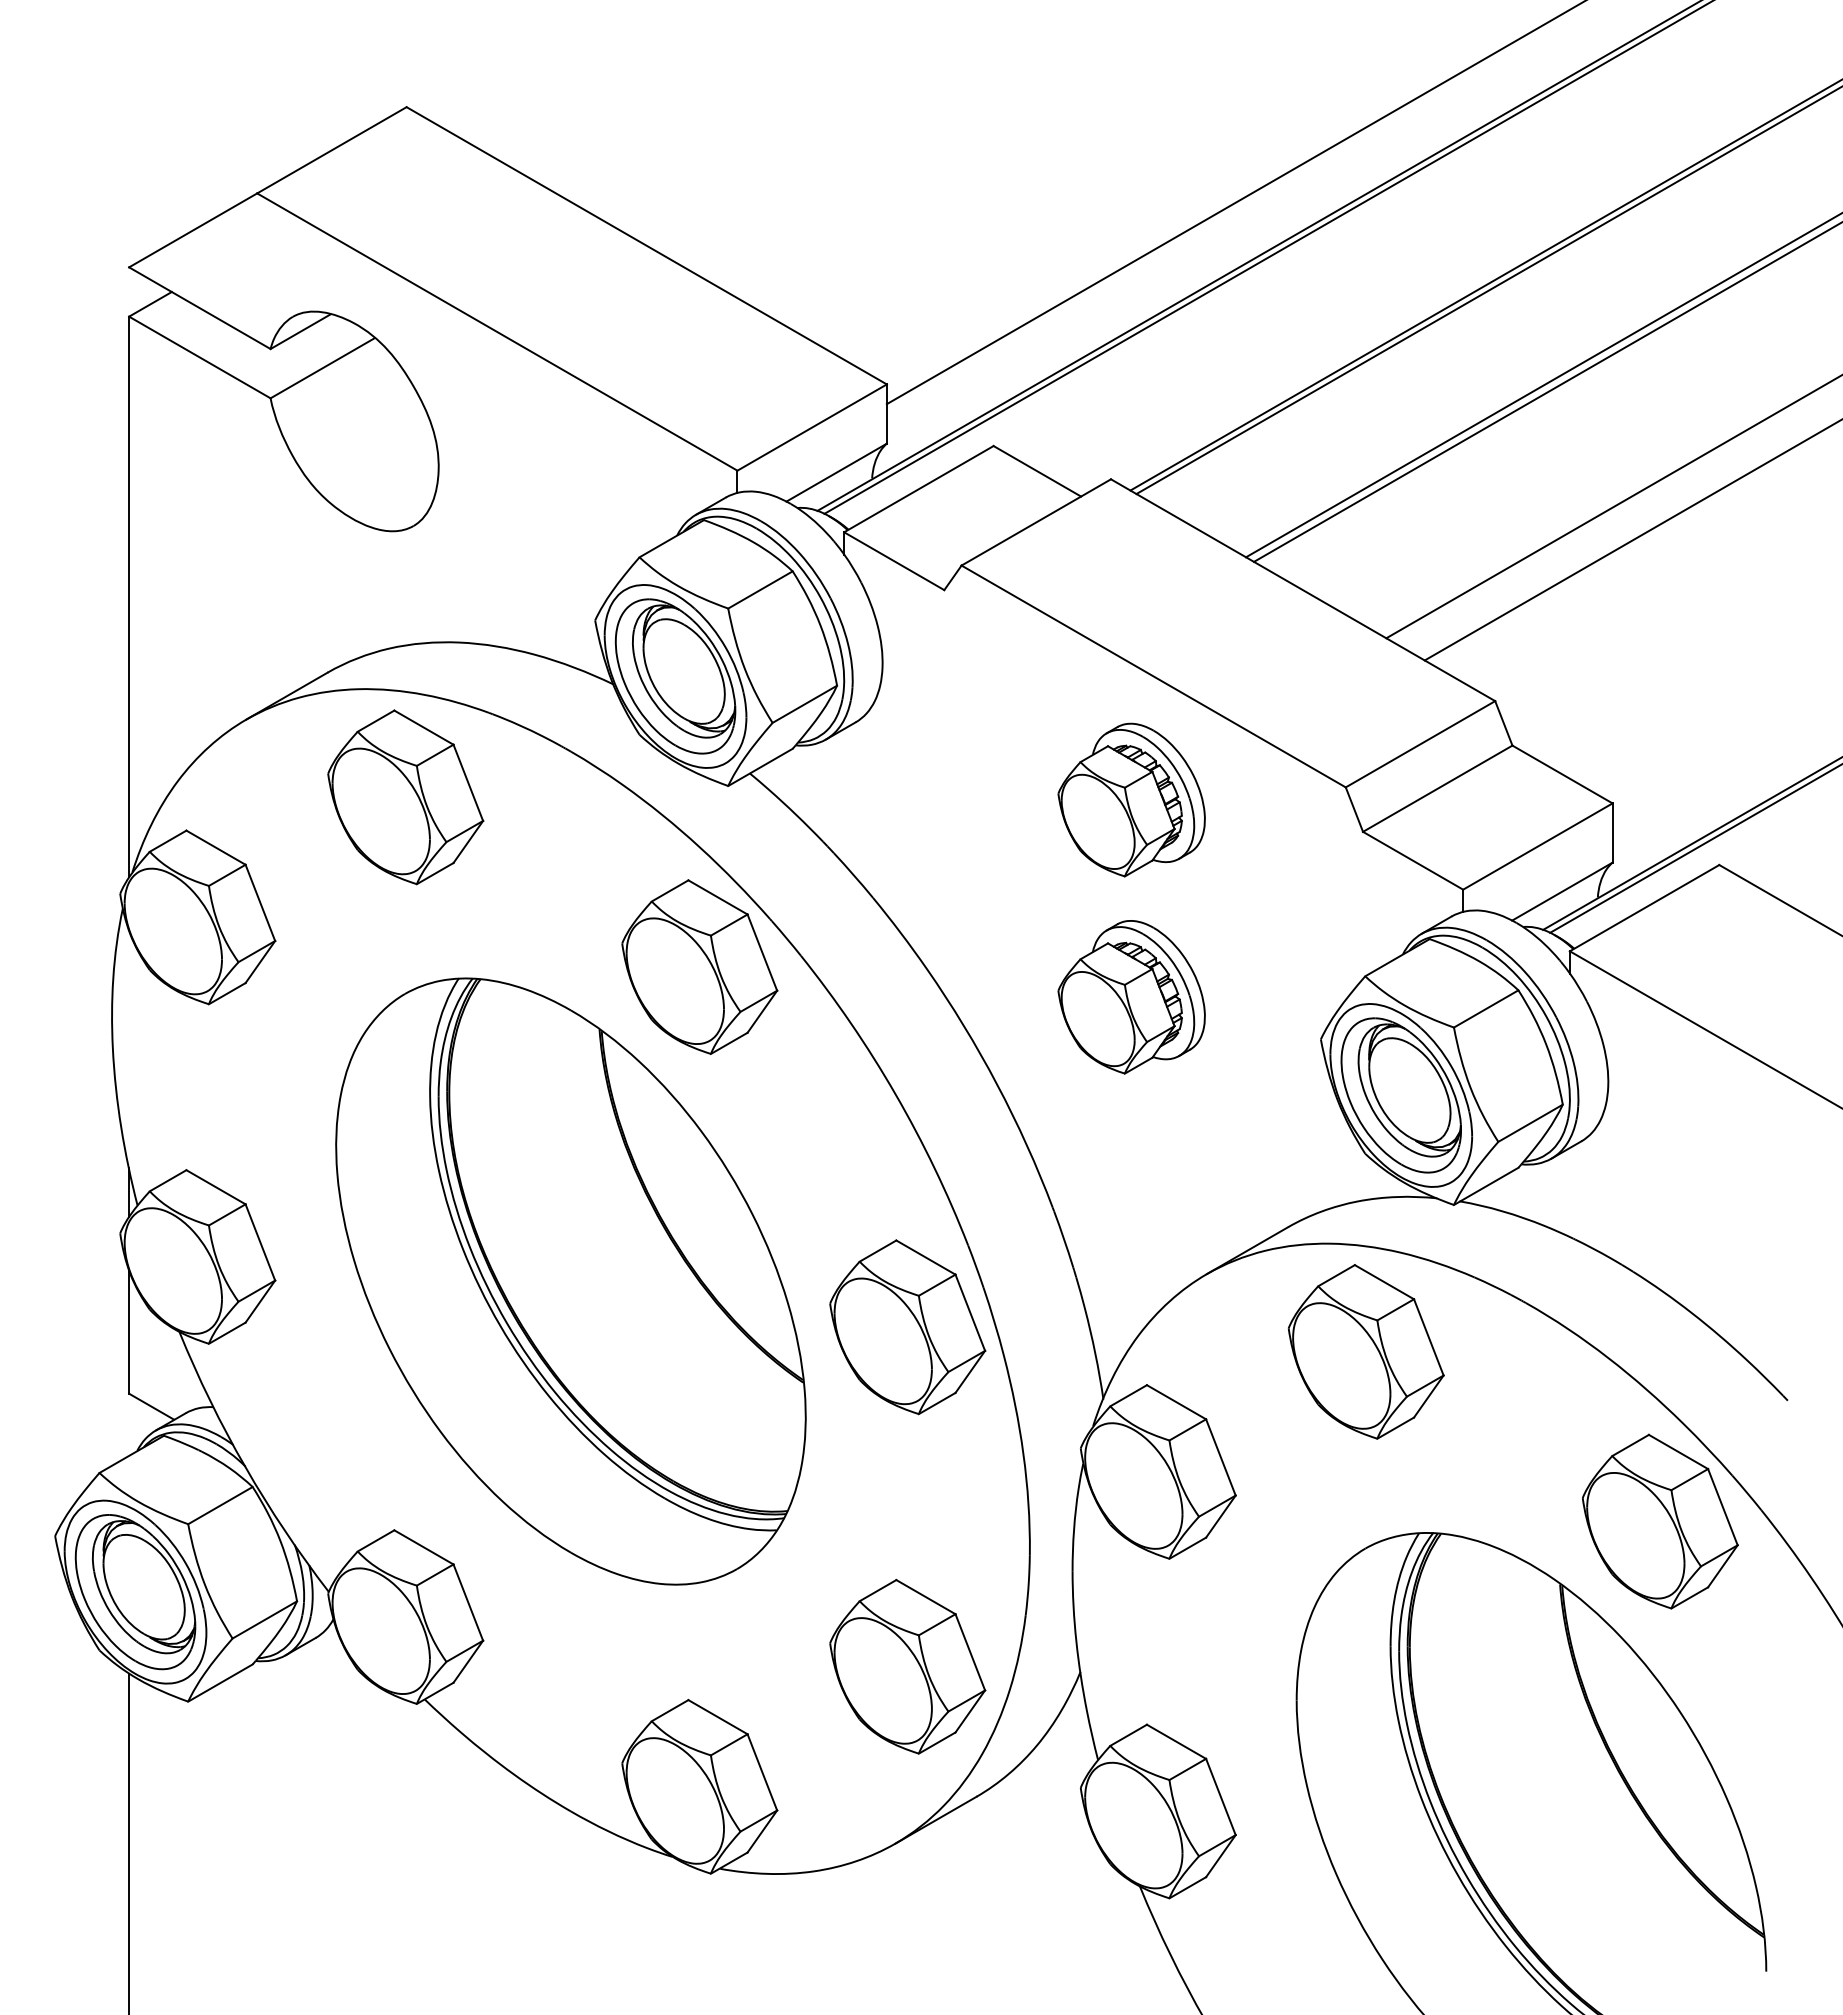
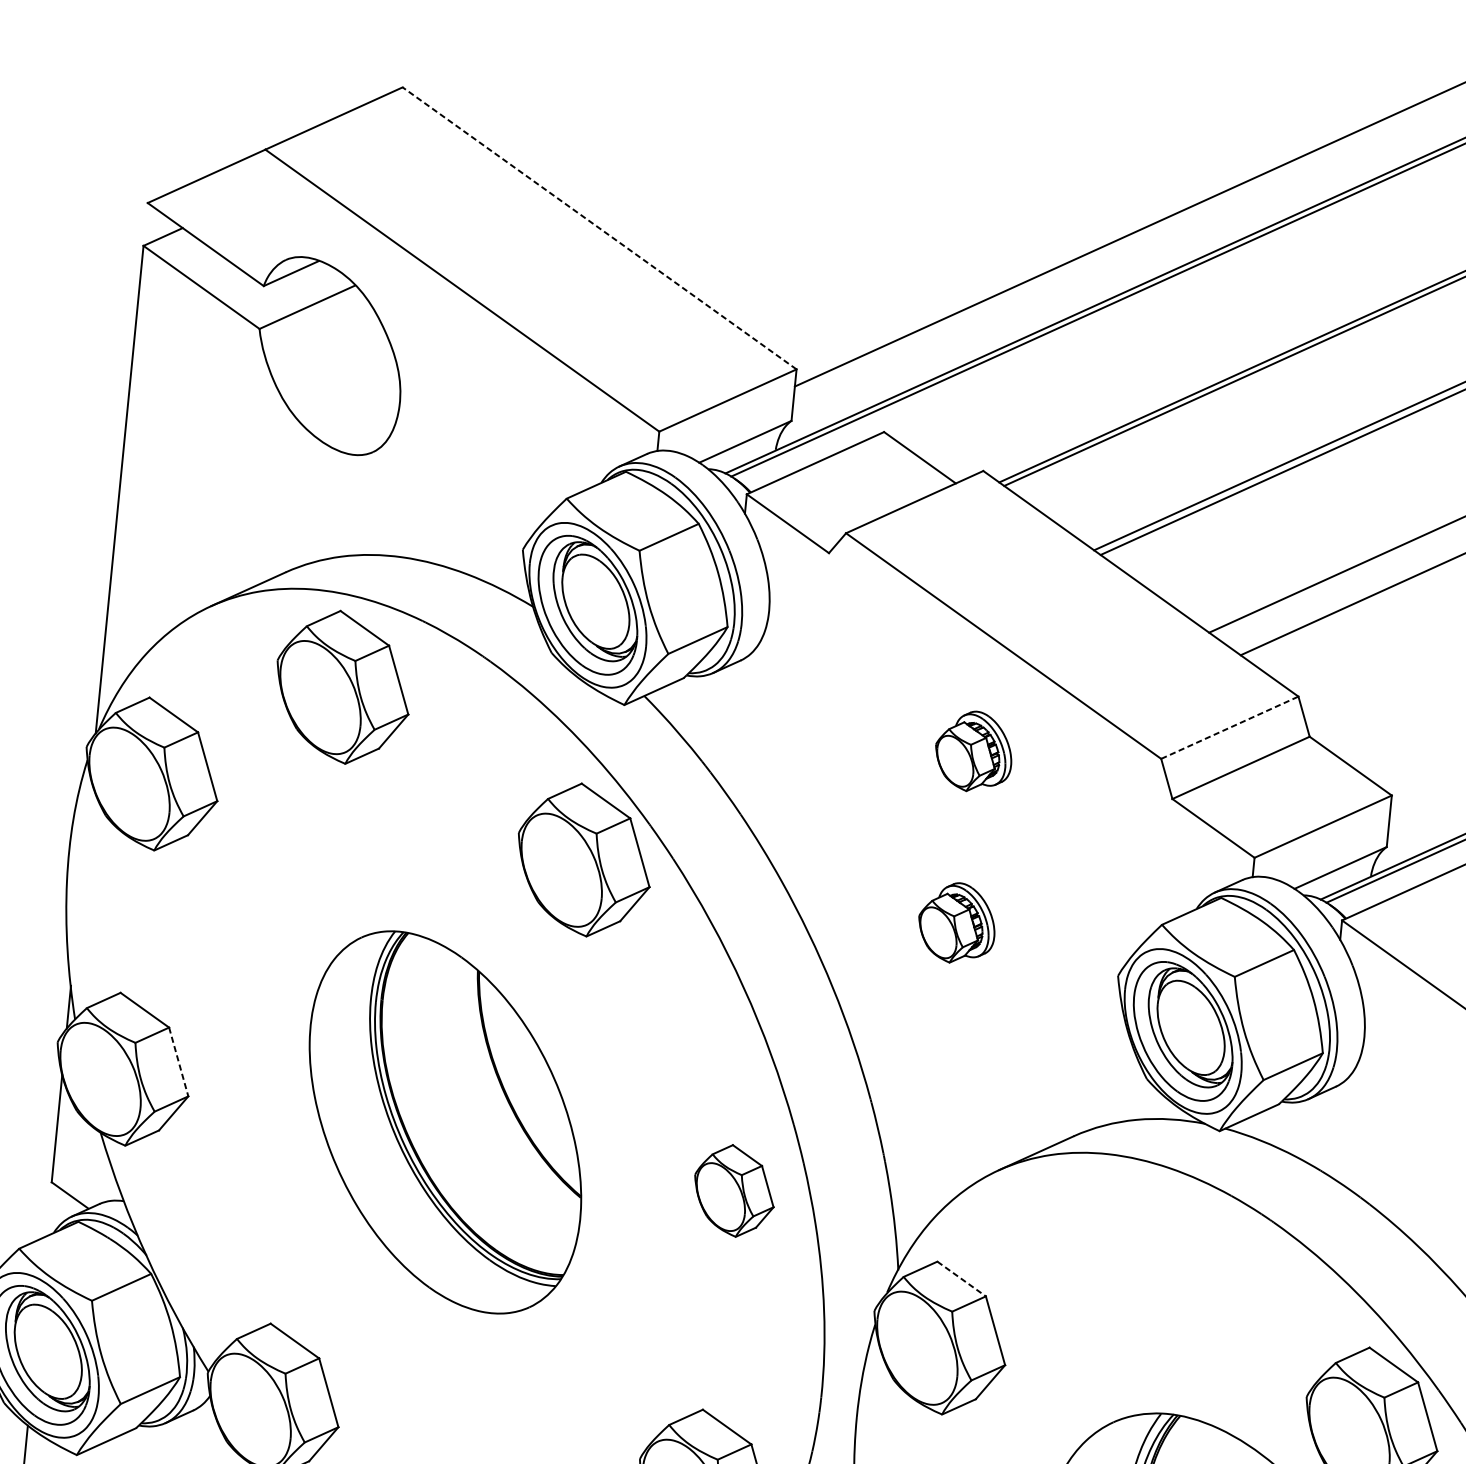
line: (646, 245) -> (599, 228), solid -> dashed
line: (1420, 744) -> (1229, 727), solid -> dashed
part: (1131, 799) -> (973, 751), size x0.6
part: (1131, 997) -> (956, 923), size x0.6
line: (260, 1242) -> (178, 1062), solid -> dashed
part: (570, 1281) -> (445, 1122), size x0.7
part: (907, 1327) -> (734, 1191), size x0.6
part: (1365, 1351) -> (1130, 1251), removed
line: (1176, 1402) -> (961, 1279), solid -> dashed

